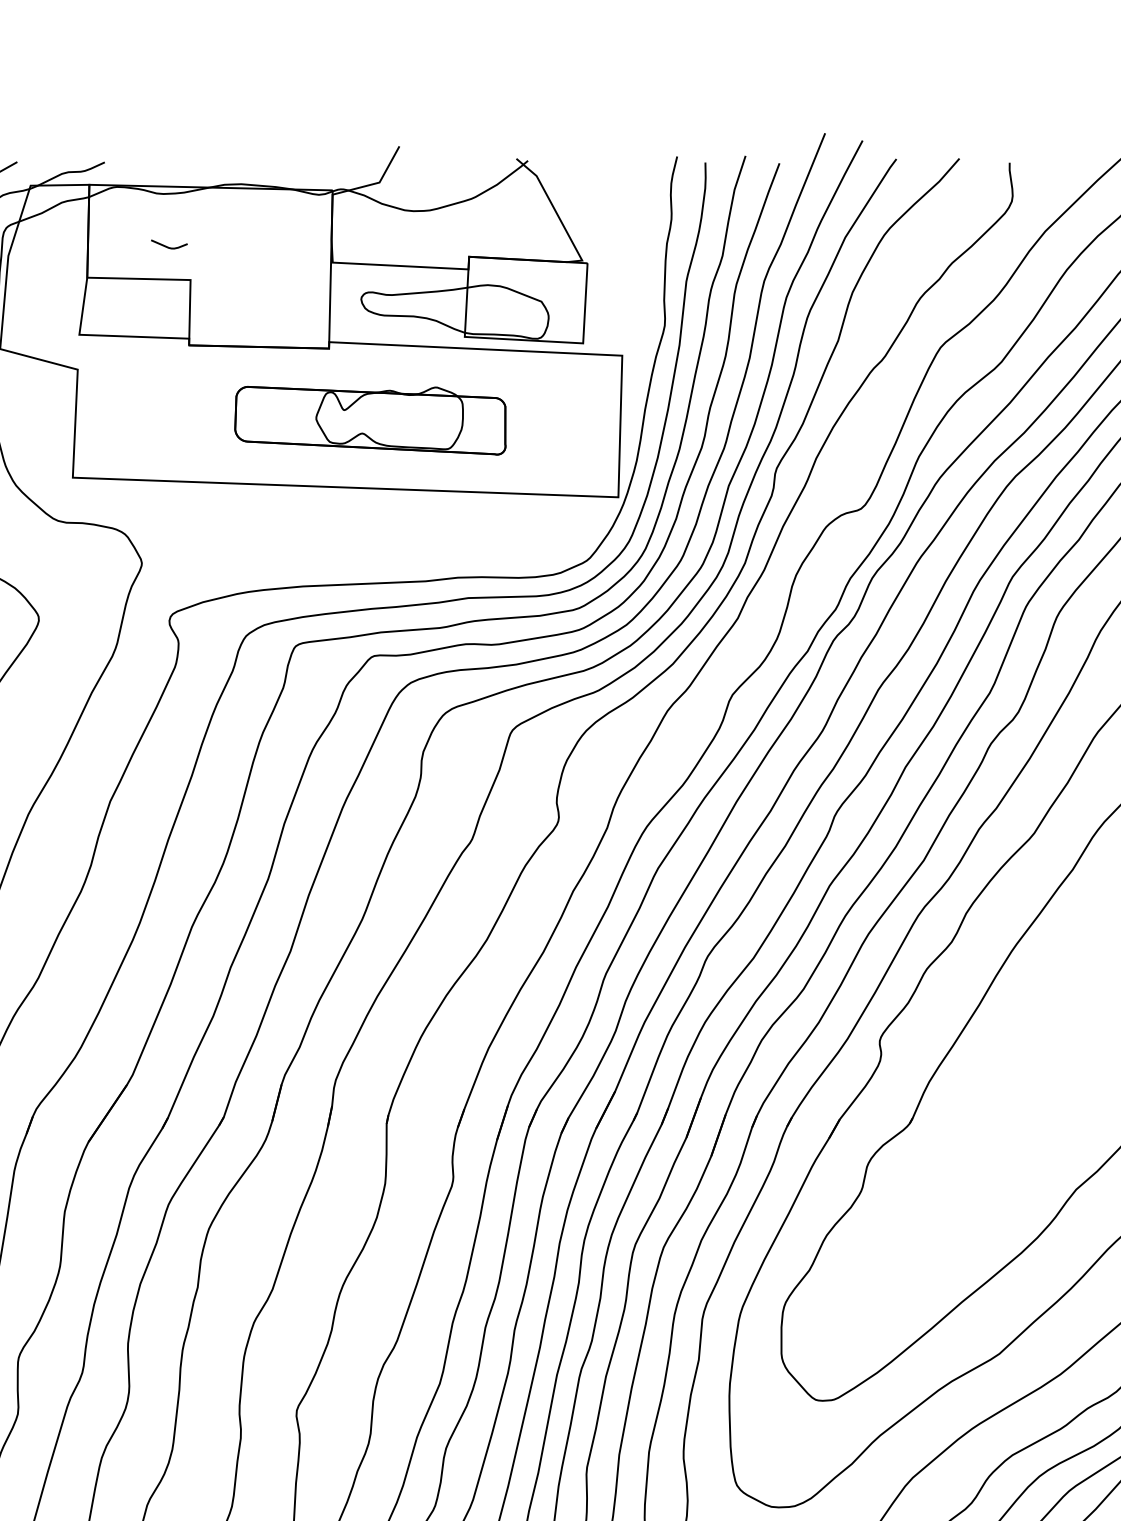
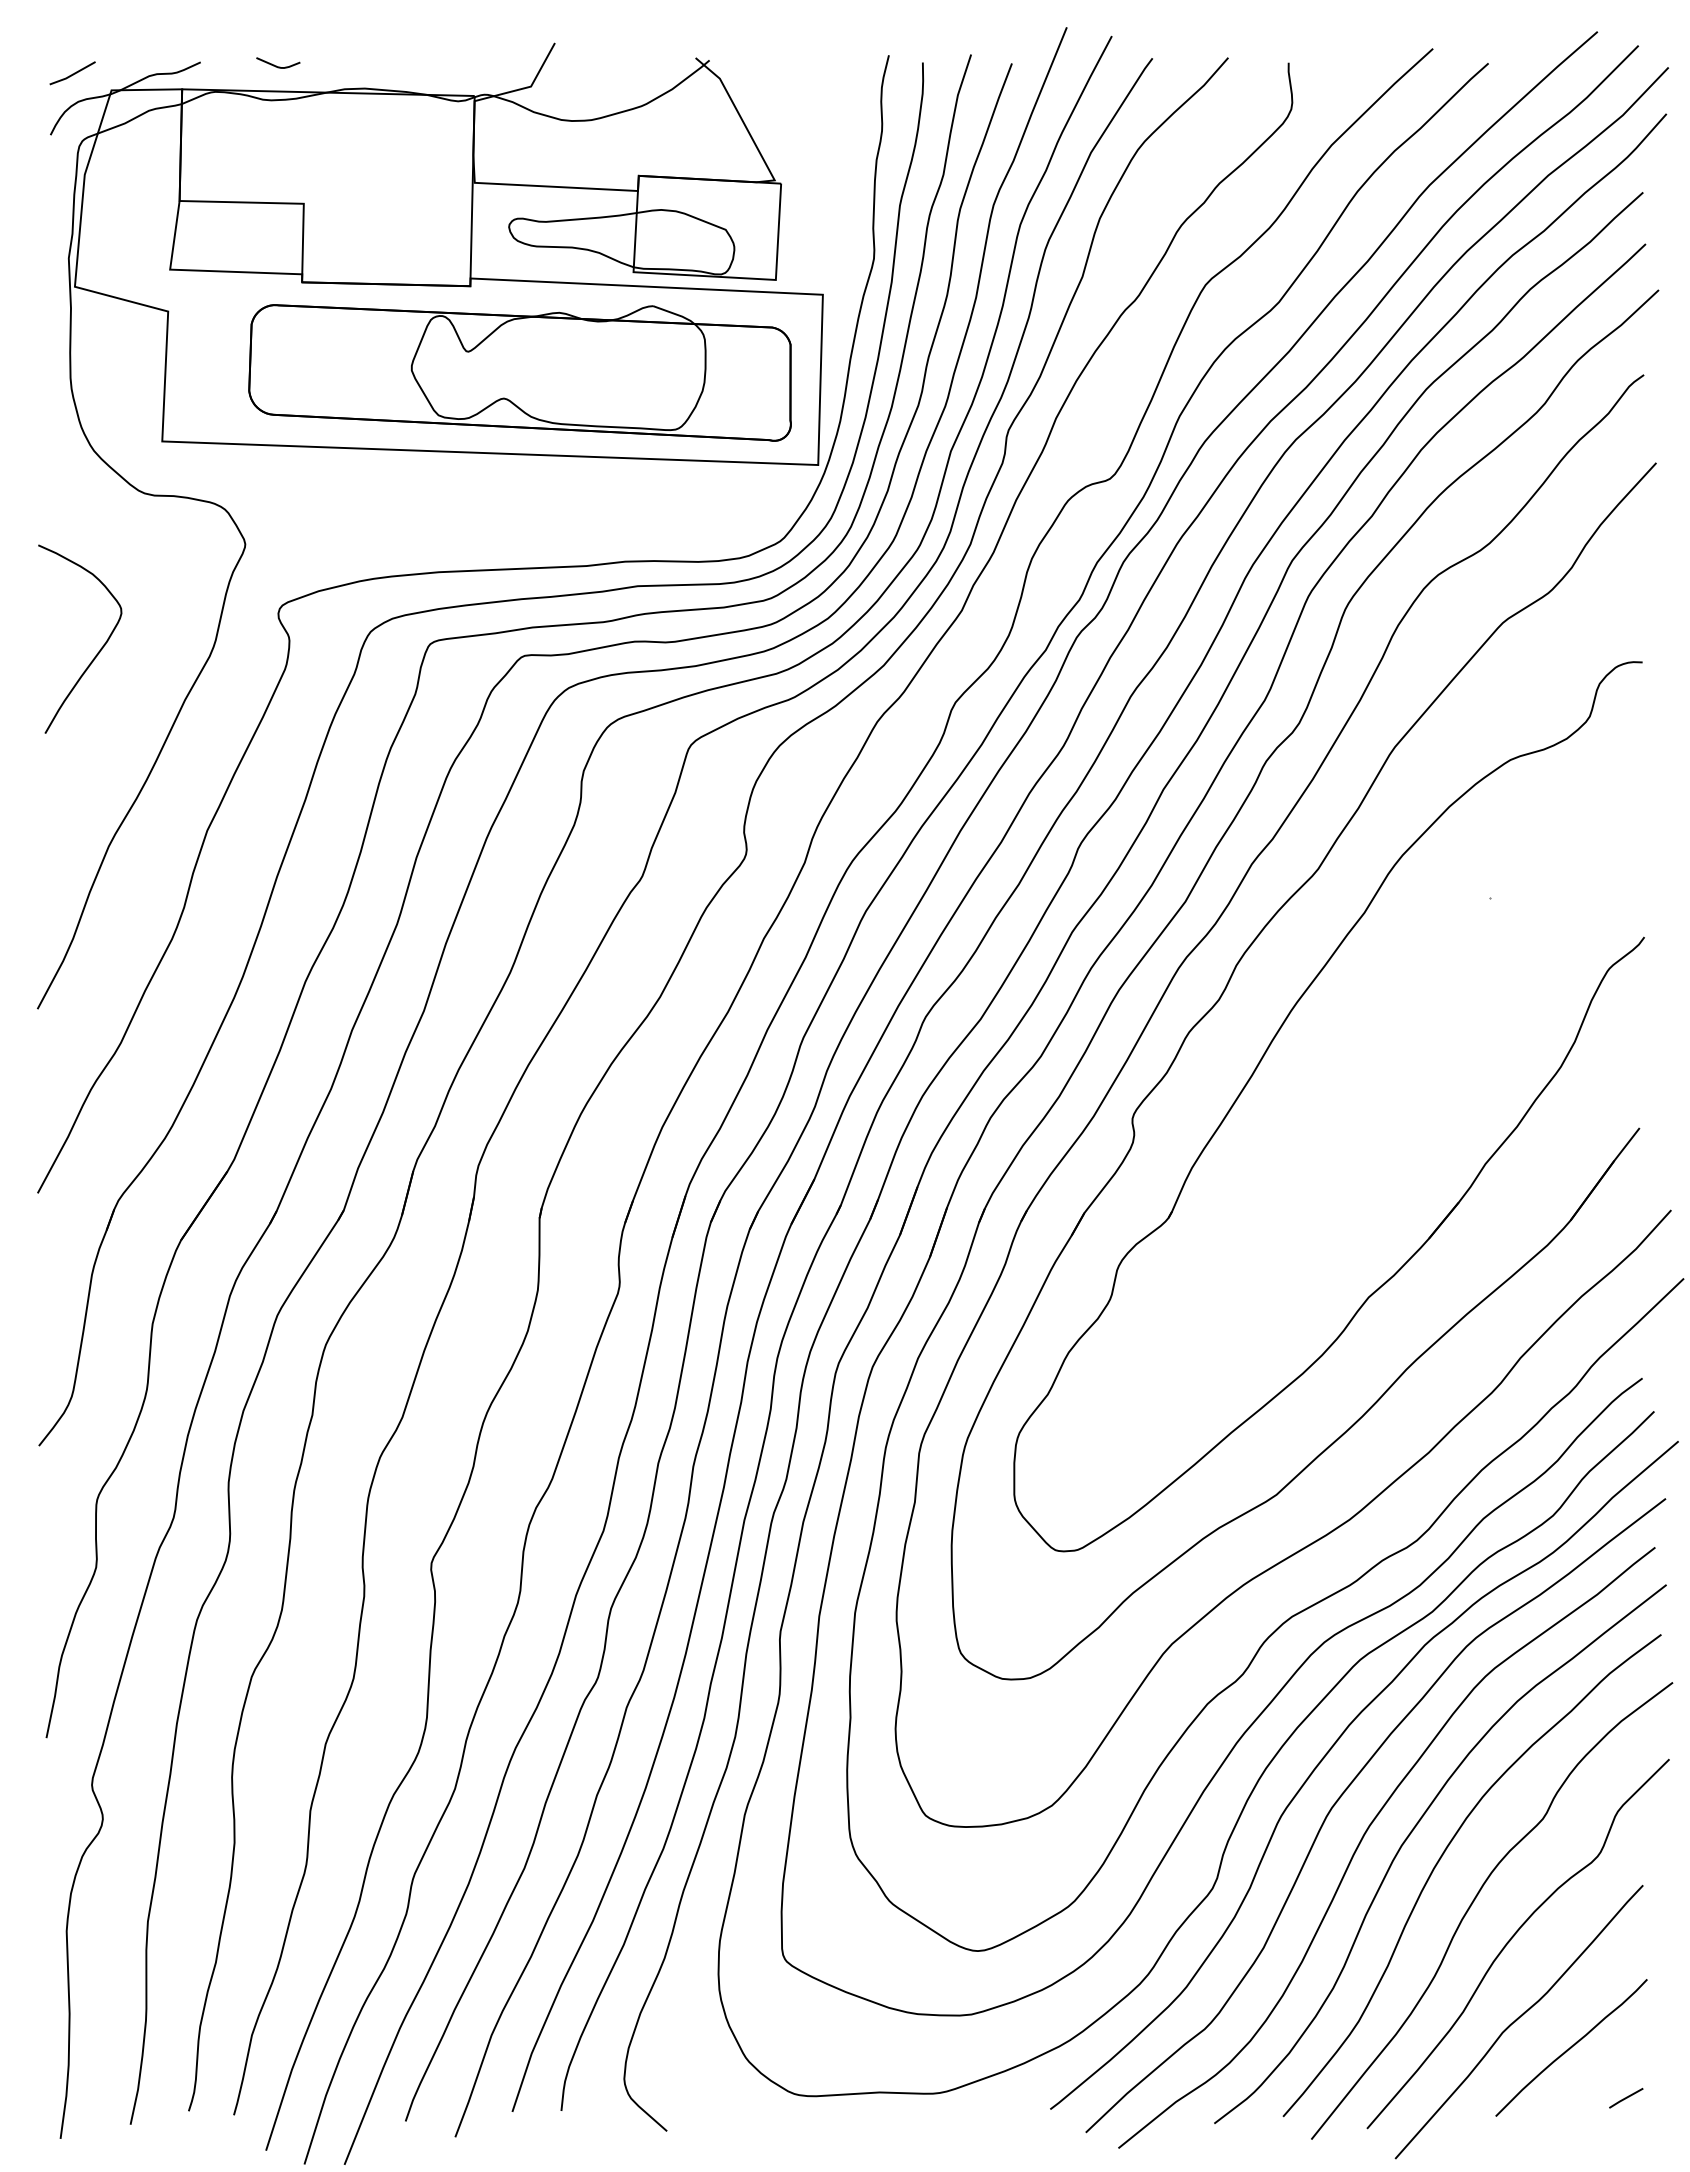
curve: (167, 246) -> (276, 65), moved
part: (369, 420) -> (519, 372), size x1.67

